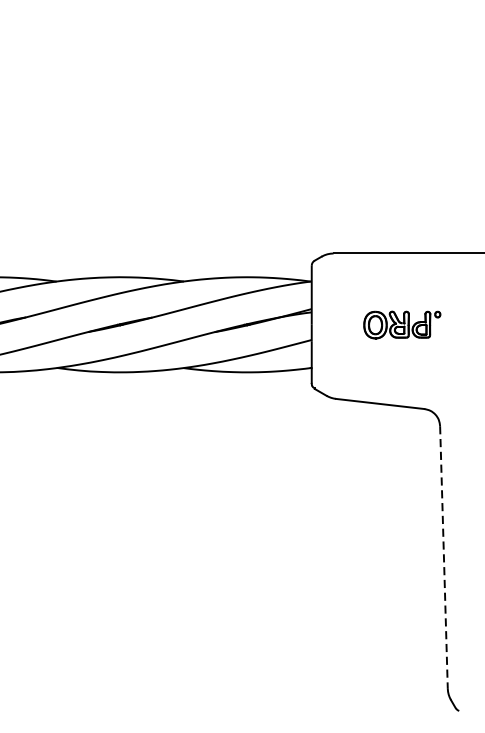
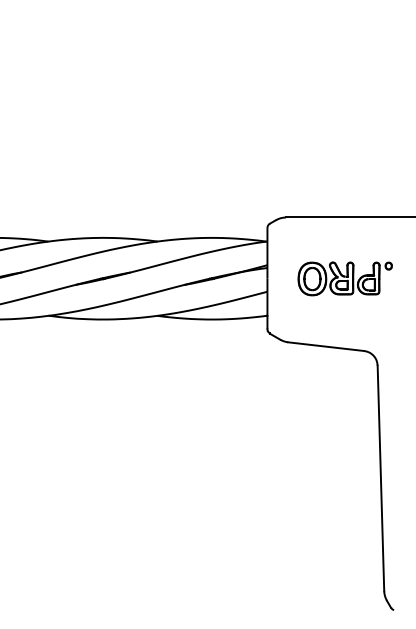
part: (401, 324) -> (344, 278), size x1.43
line: (443, 557) -> (380, 478), dashed -> solid

